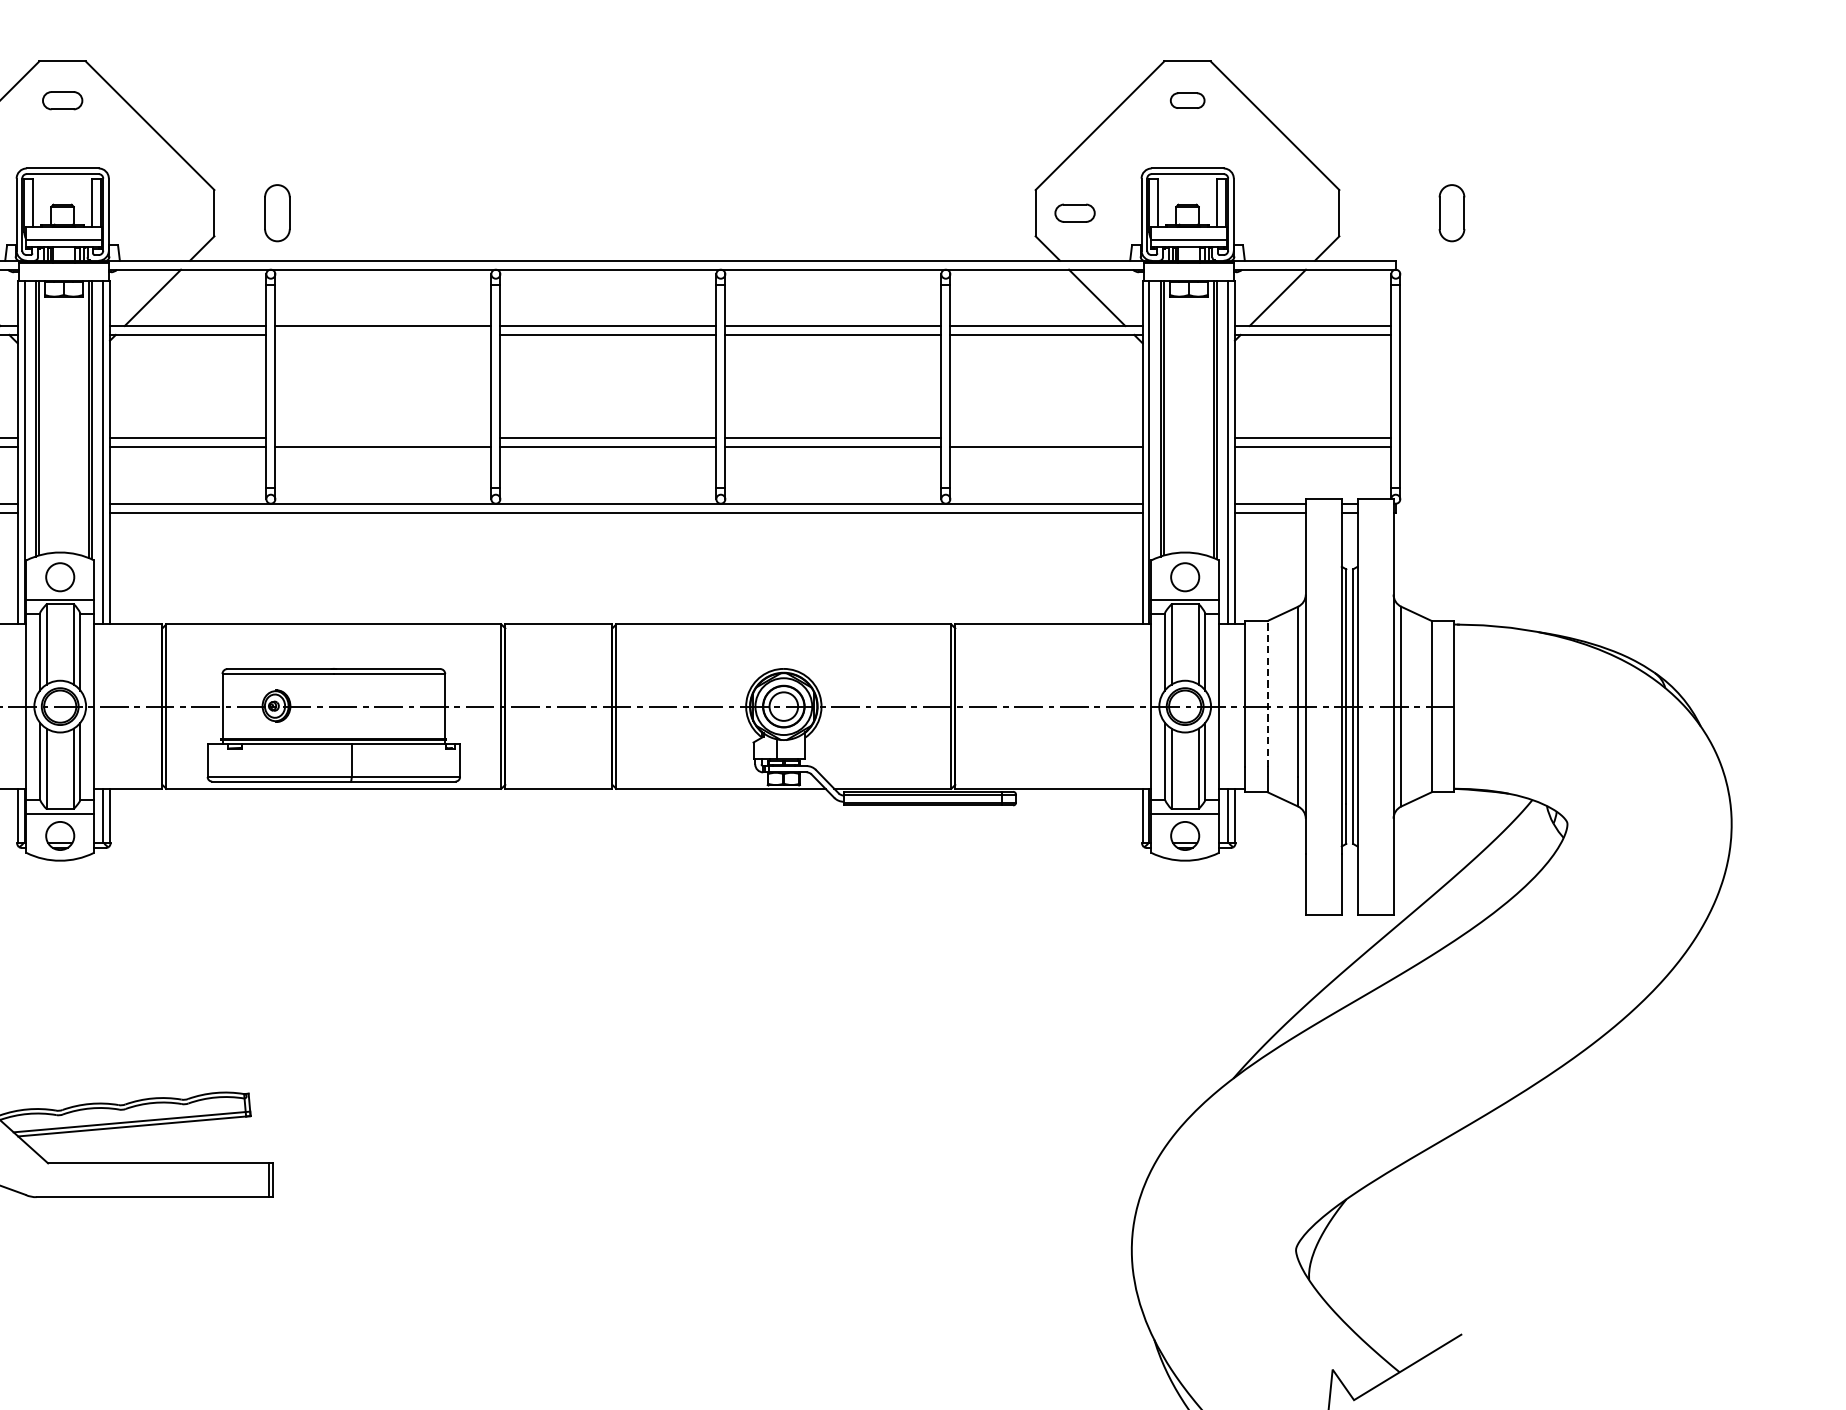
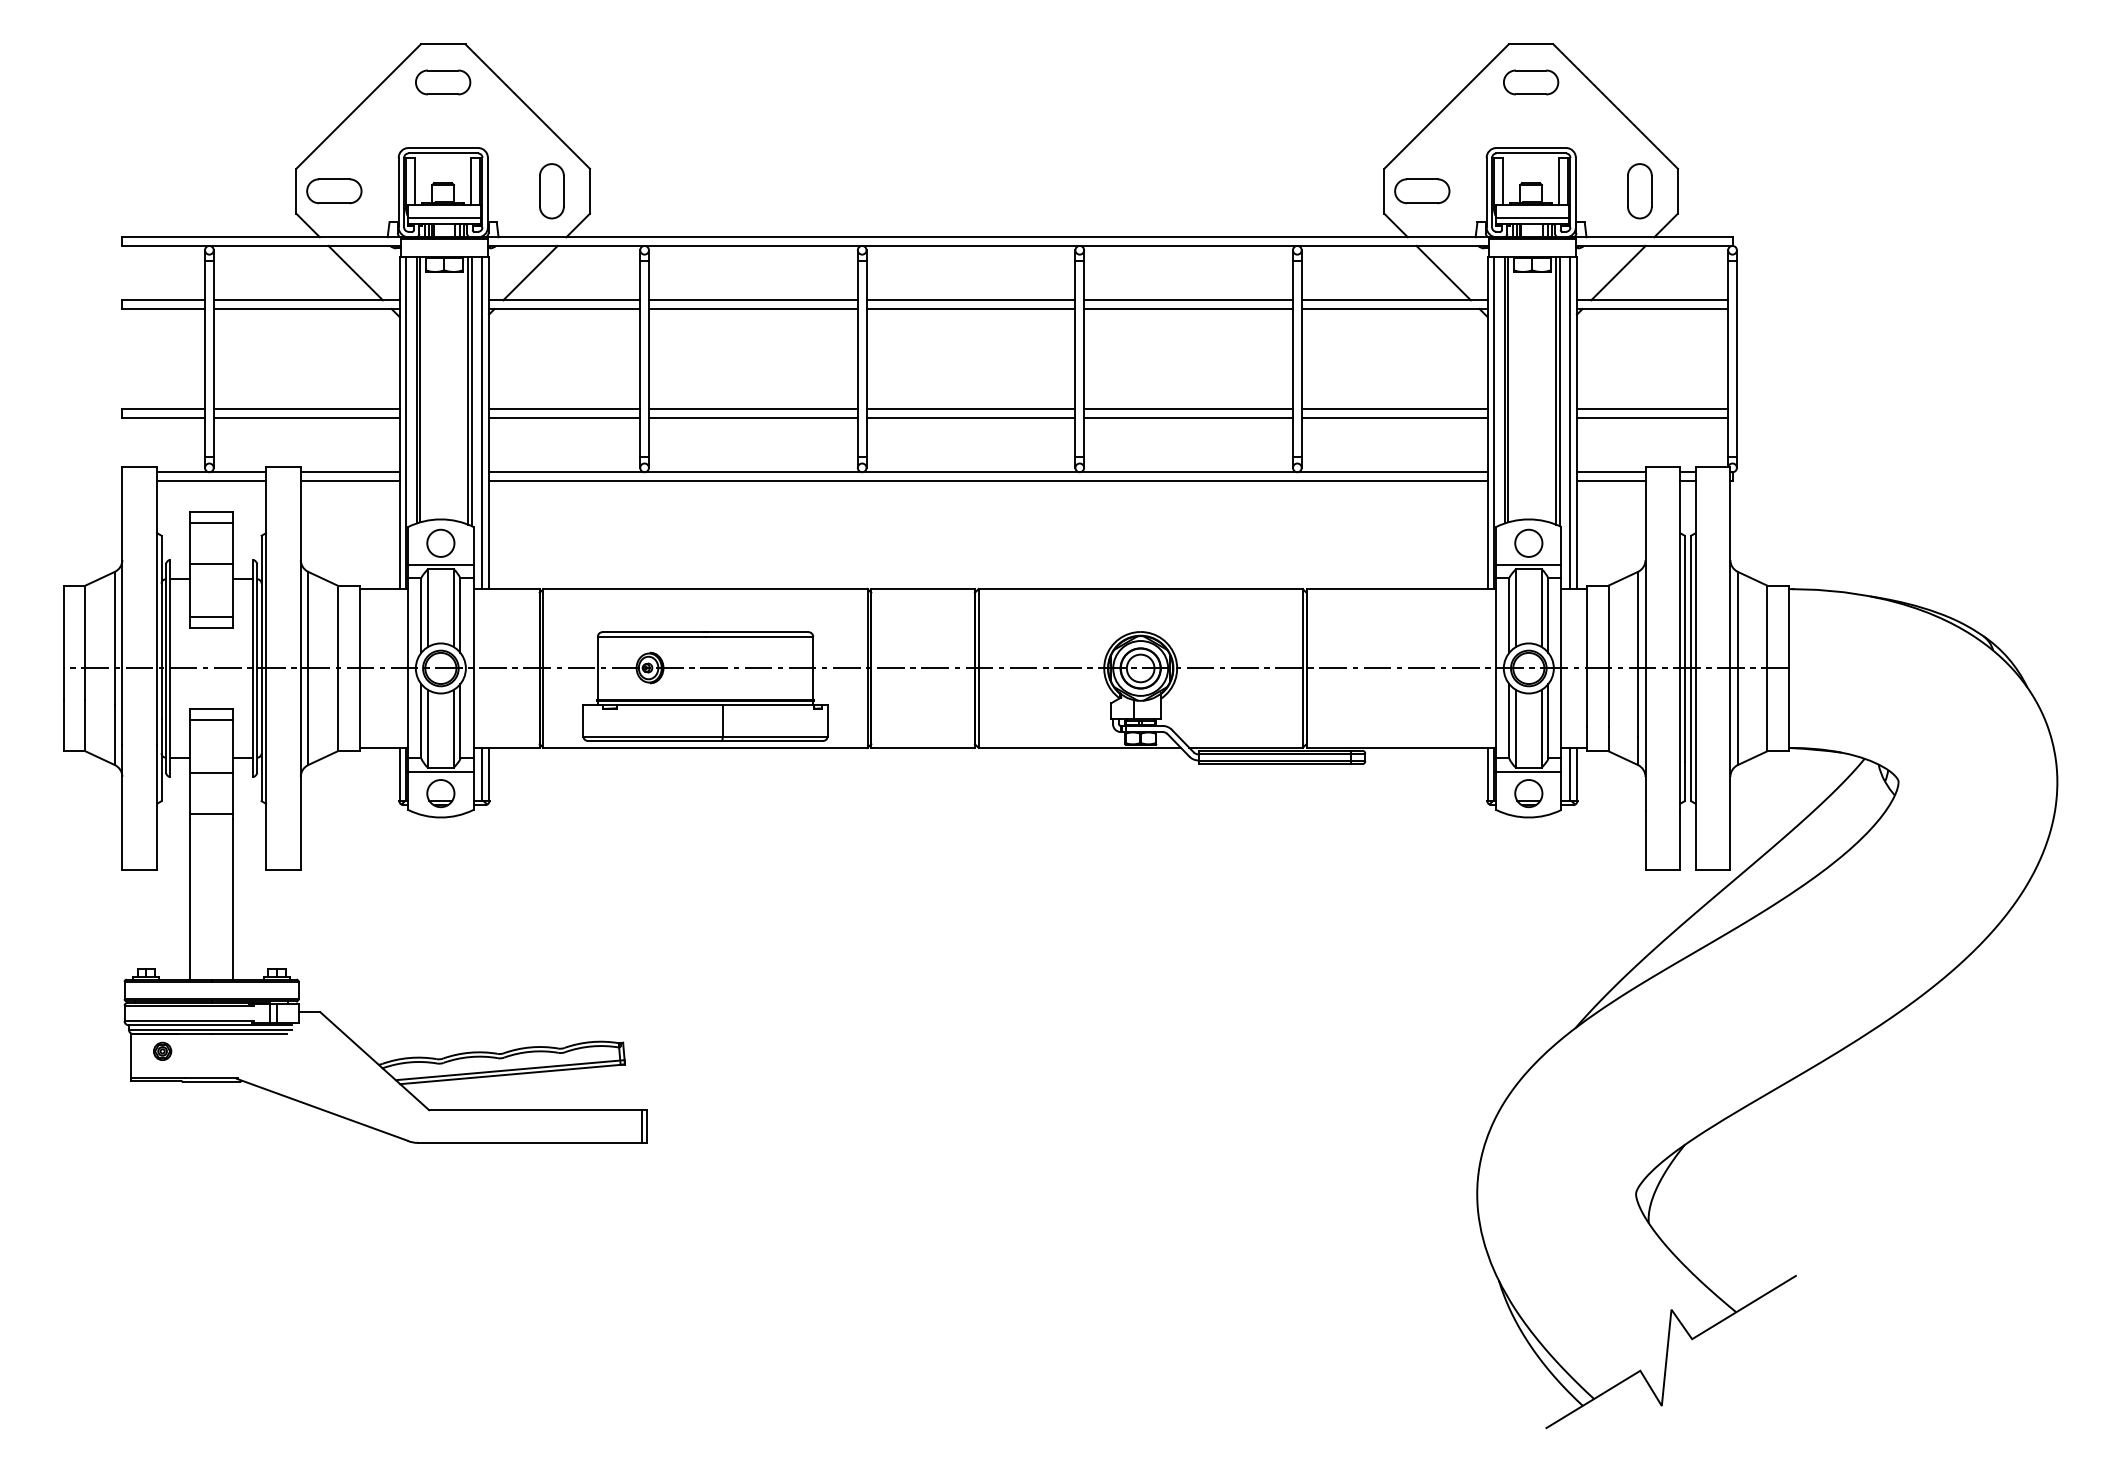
part: (62, 100) -> (443, 82), size x1.43
part: (1187, 100) -> (1531, 82), size x1.67
part: (276, 213) -> (551, 191), moved
part: (1075, 213) -> (1422, 191), size x1.43
part: (1451, 213) -> (1639, 191), moved
line: (382, 335) -> (752, 309), added
line: (382, 438) -> (752, 409), added
line: (1046, 438) -> (1394, 409), added
line: (1267, 694) -> (1608, 656), dashed -> solid

